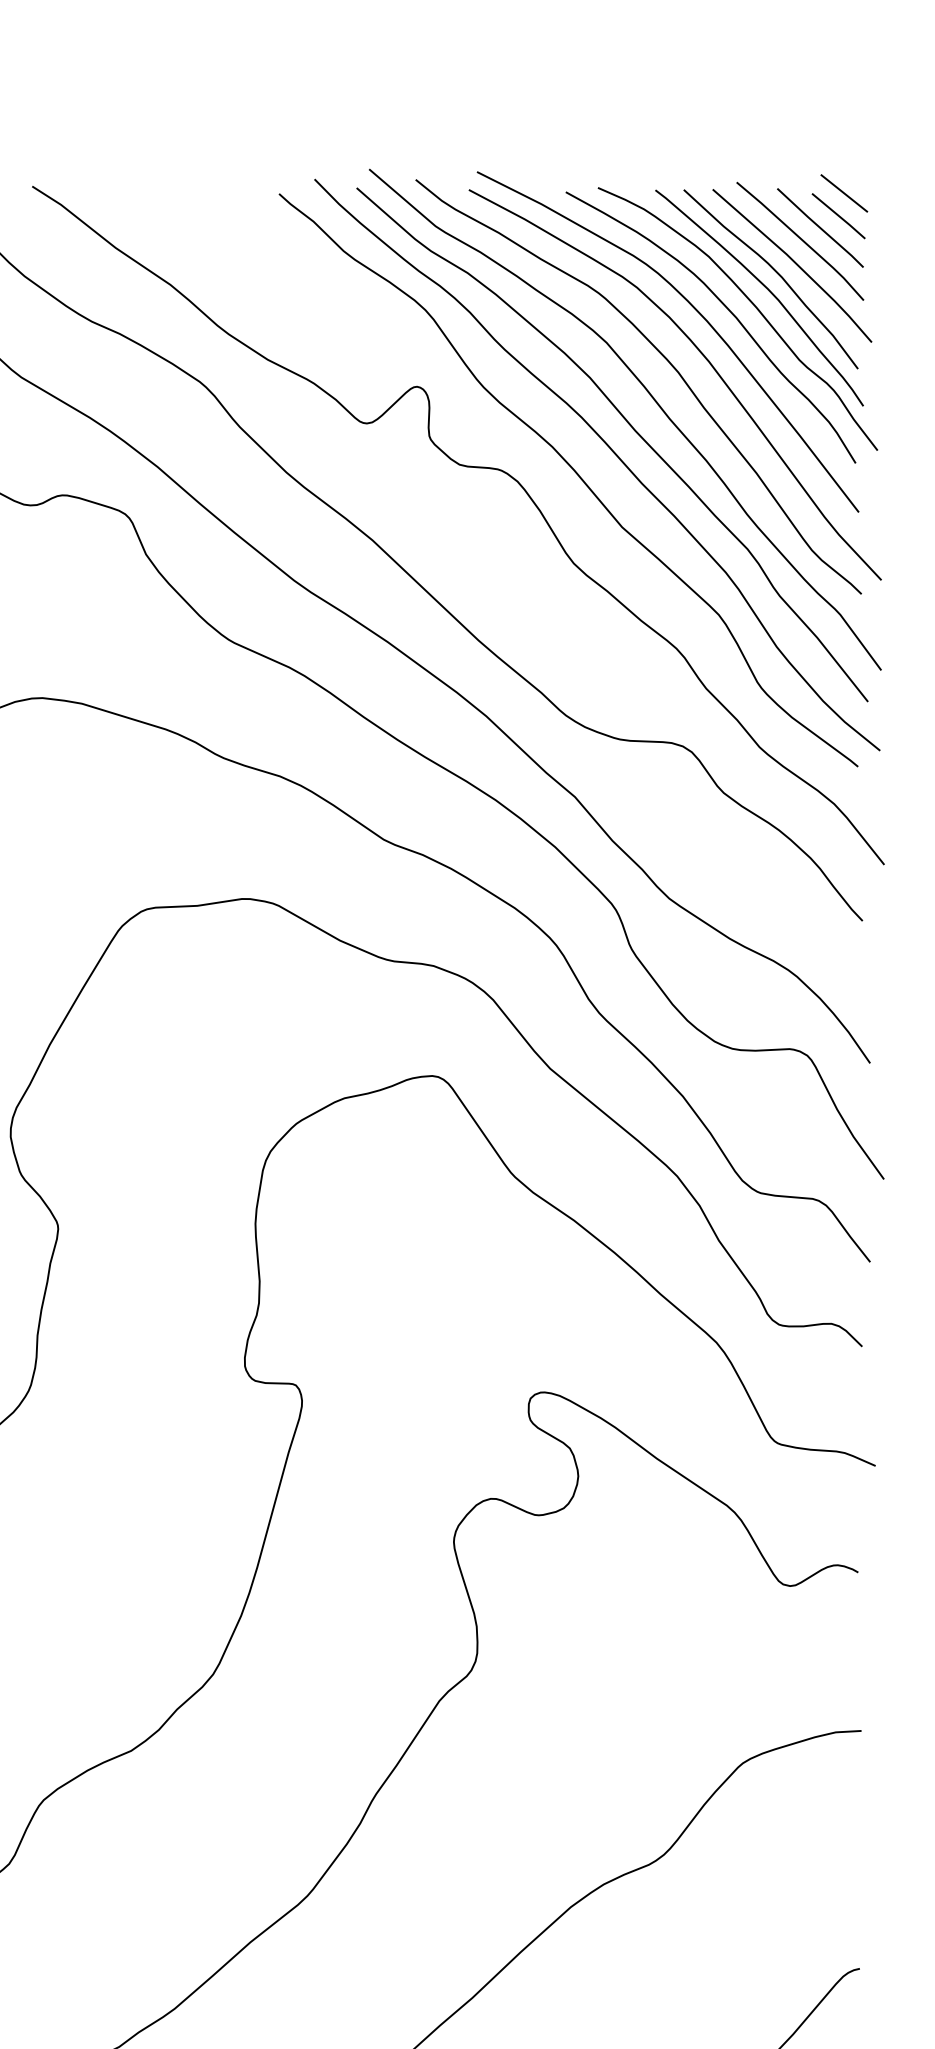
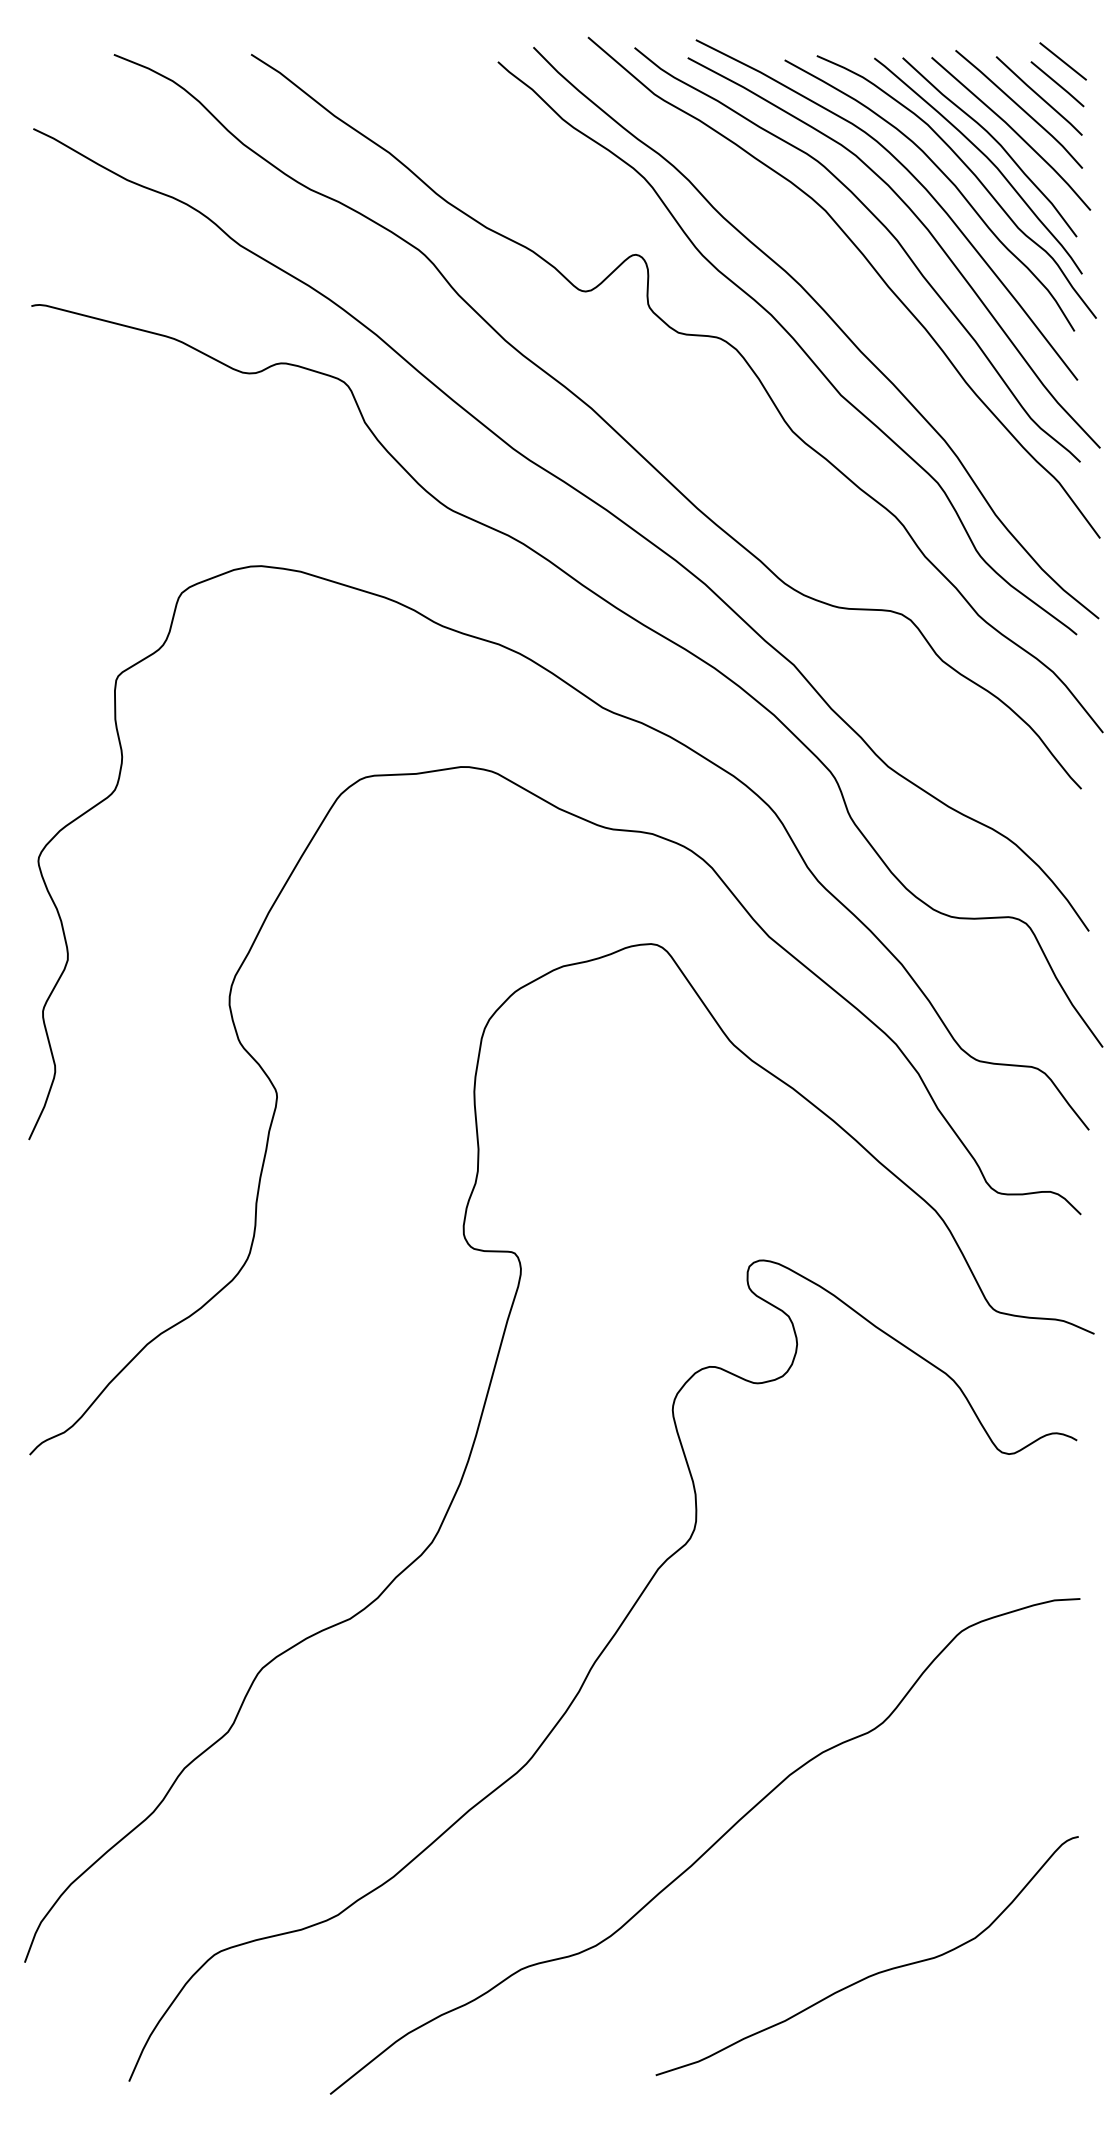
curve: (631, 428) -> (850, 296), removed

